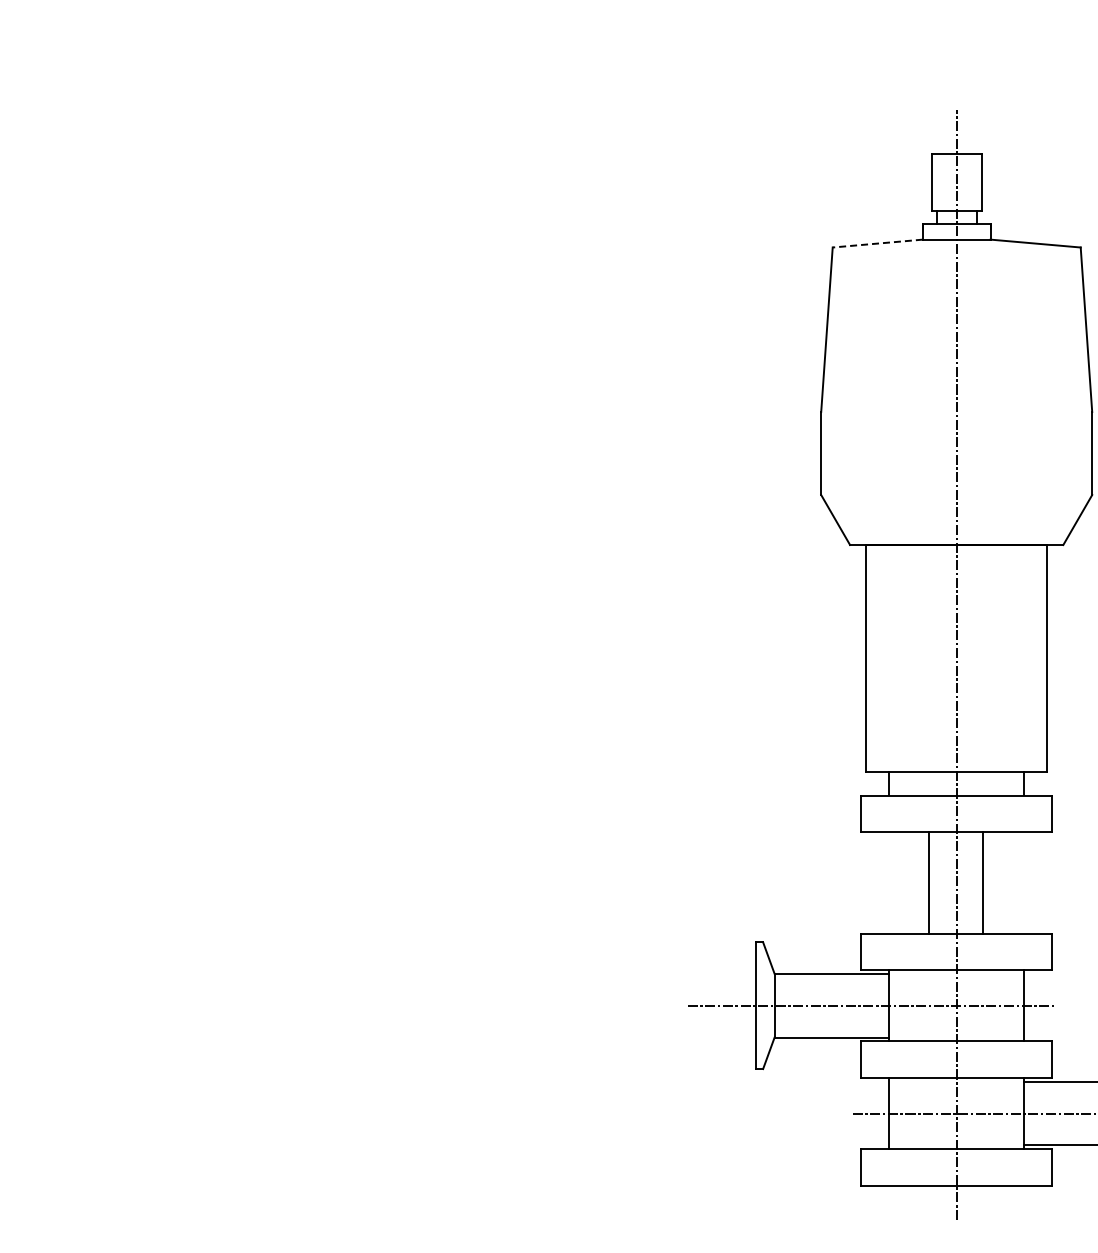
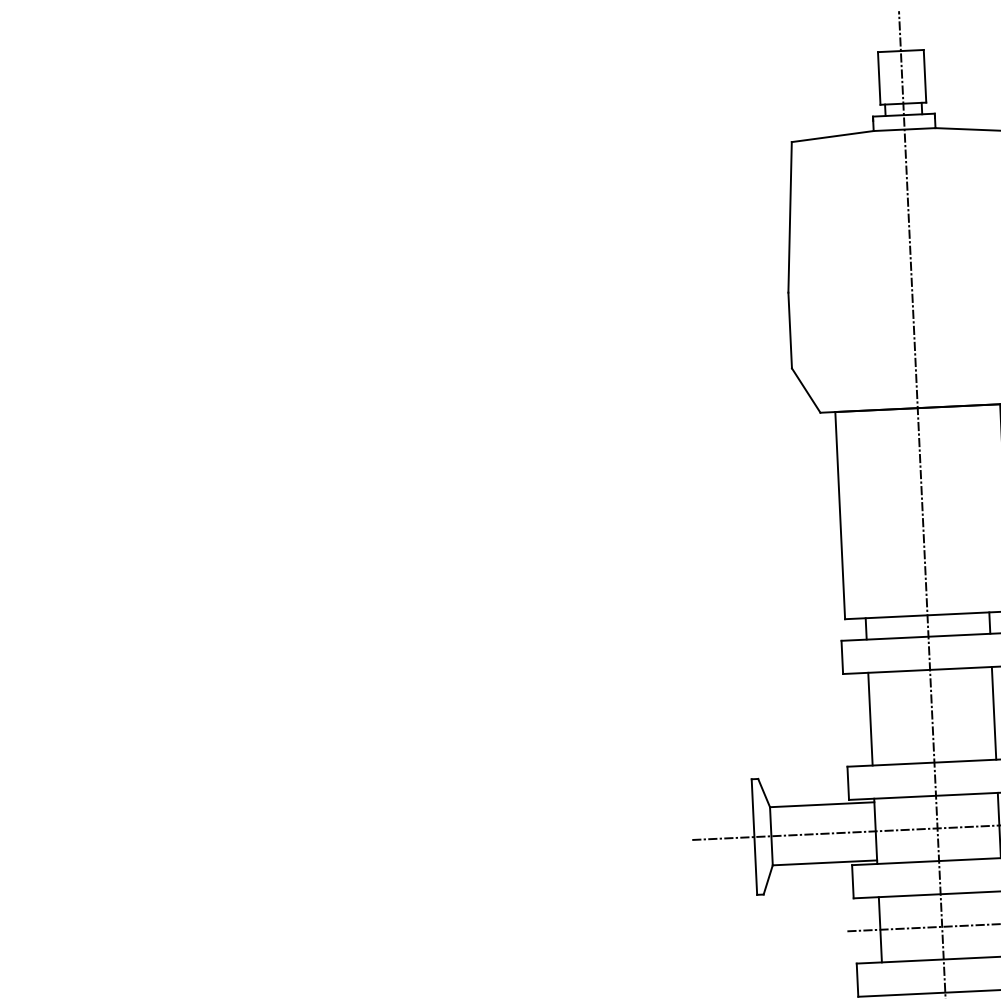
line: (877, 243) -> (832, 136), dashed -> solid
line: (928, 882) -> (870, 718), moved
line: (983, 882) -> (994, 713), moved

